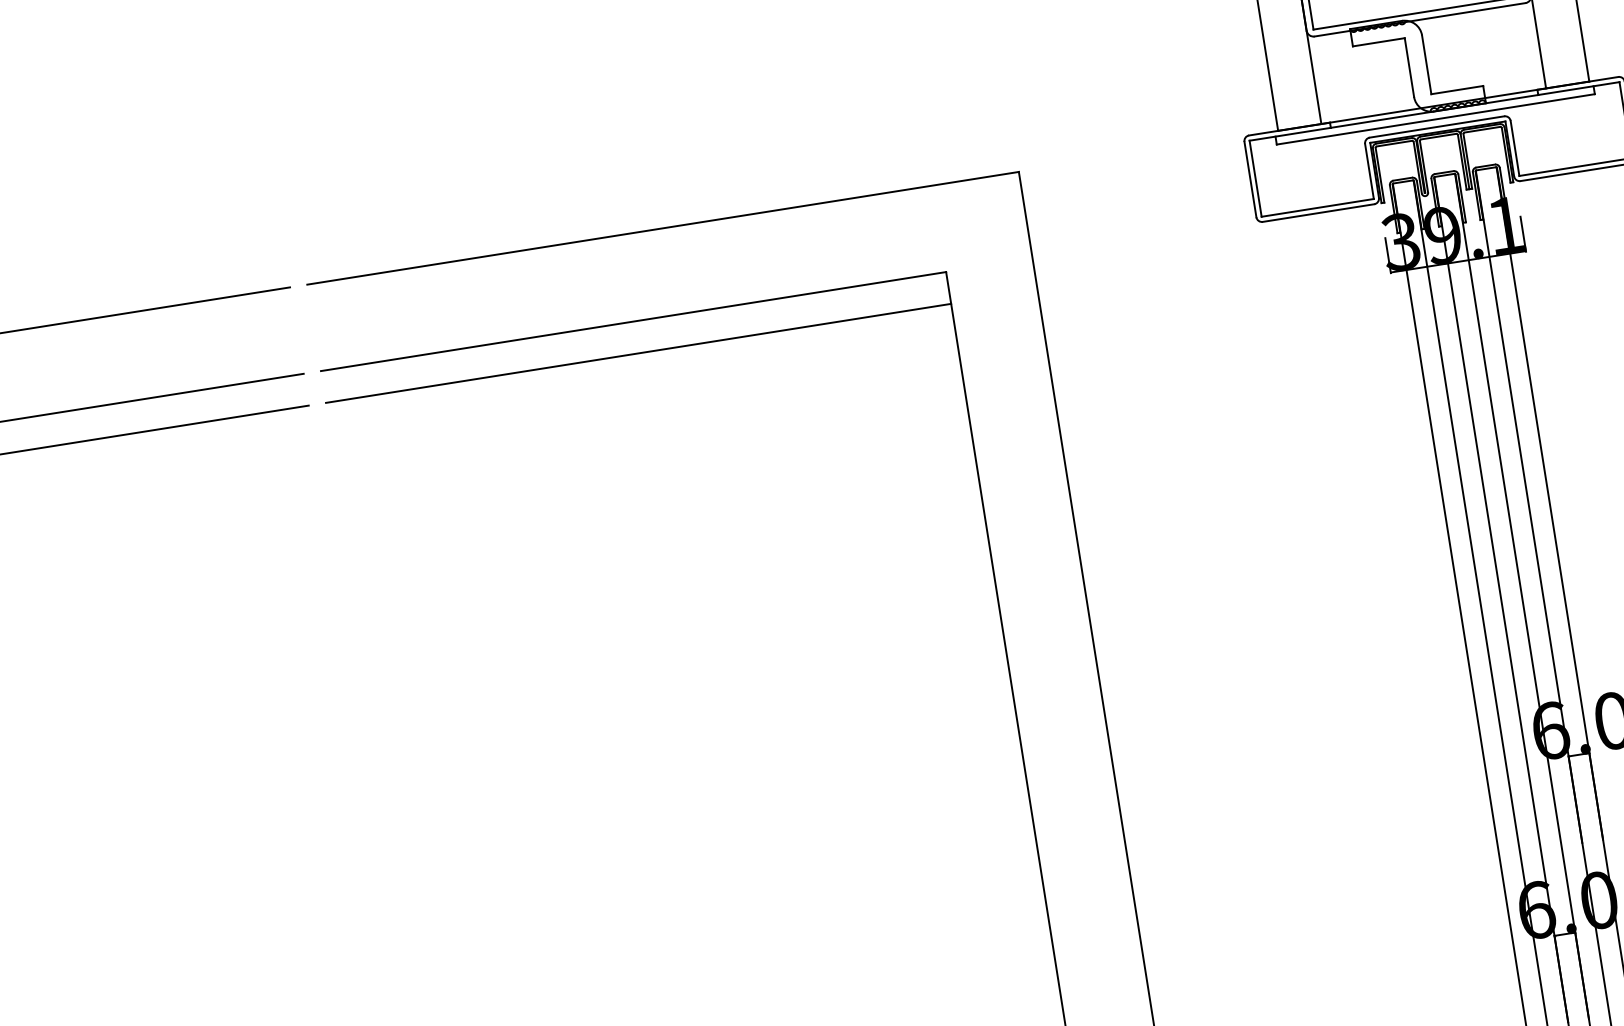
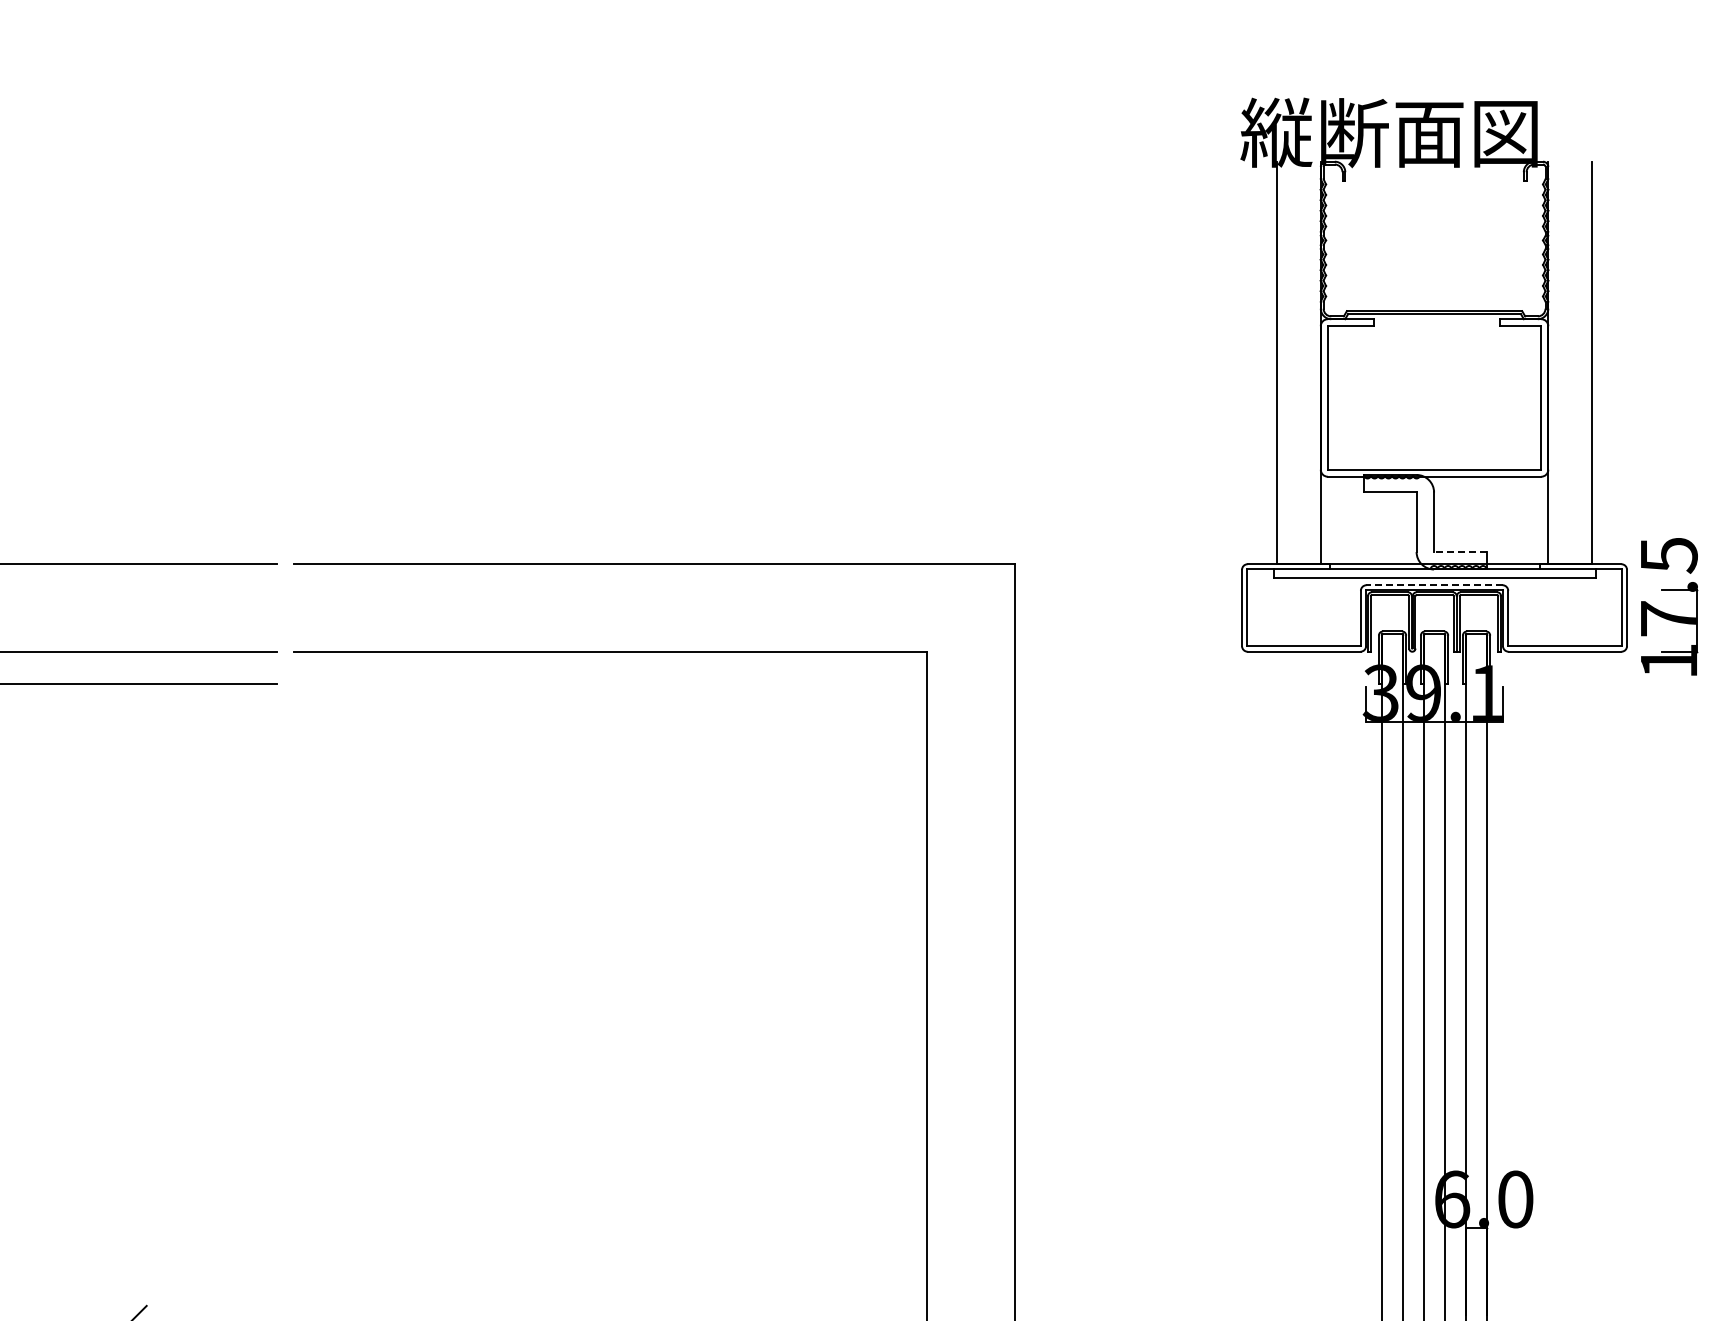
line: (1456, 89) -> (1459, 551), solid -> dashed
line: (1437, 127) -> (1434, 585), solid -> dashed
line: (638, 352) -> (610, 683), removed

